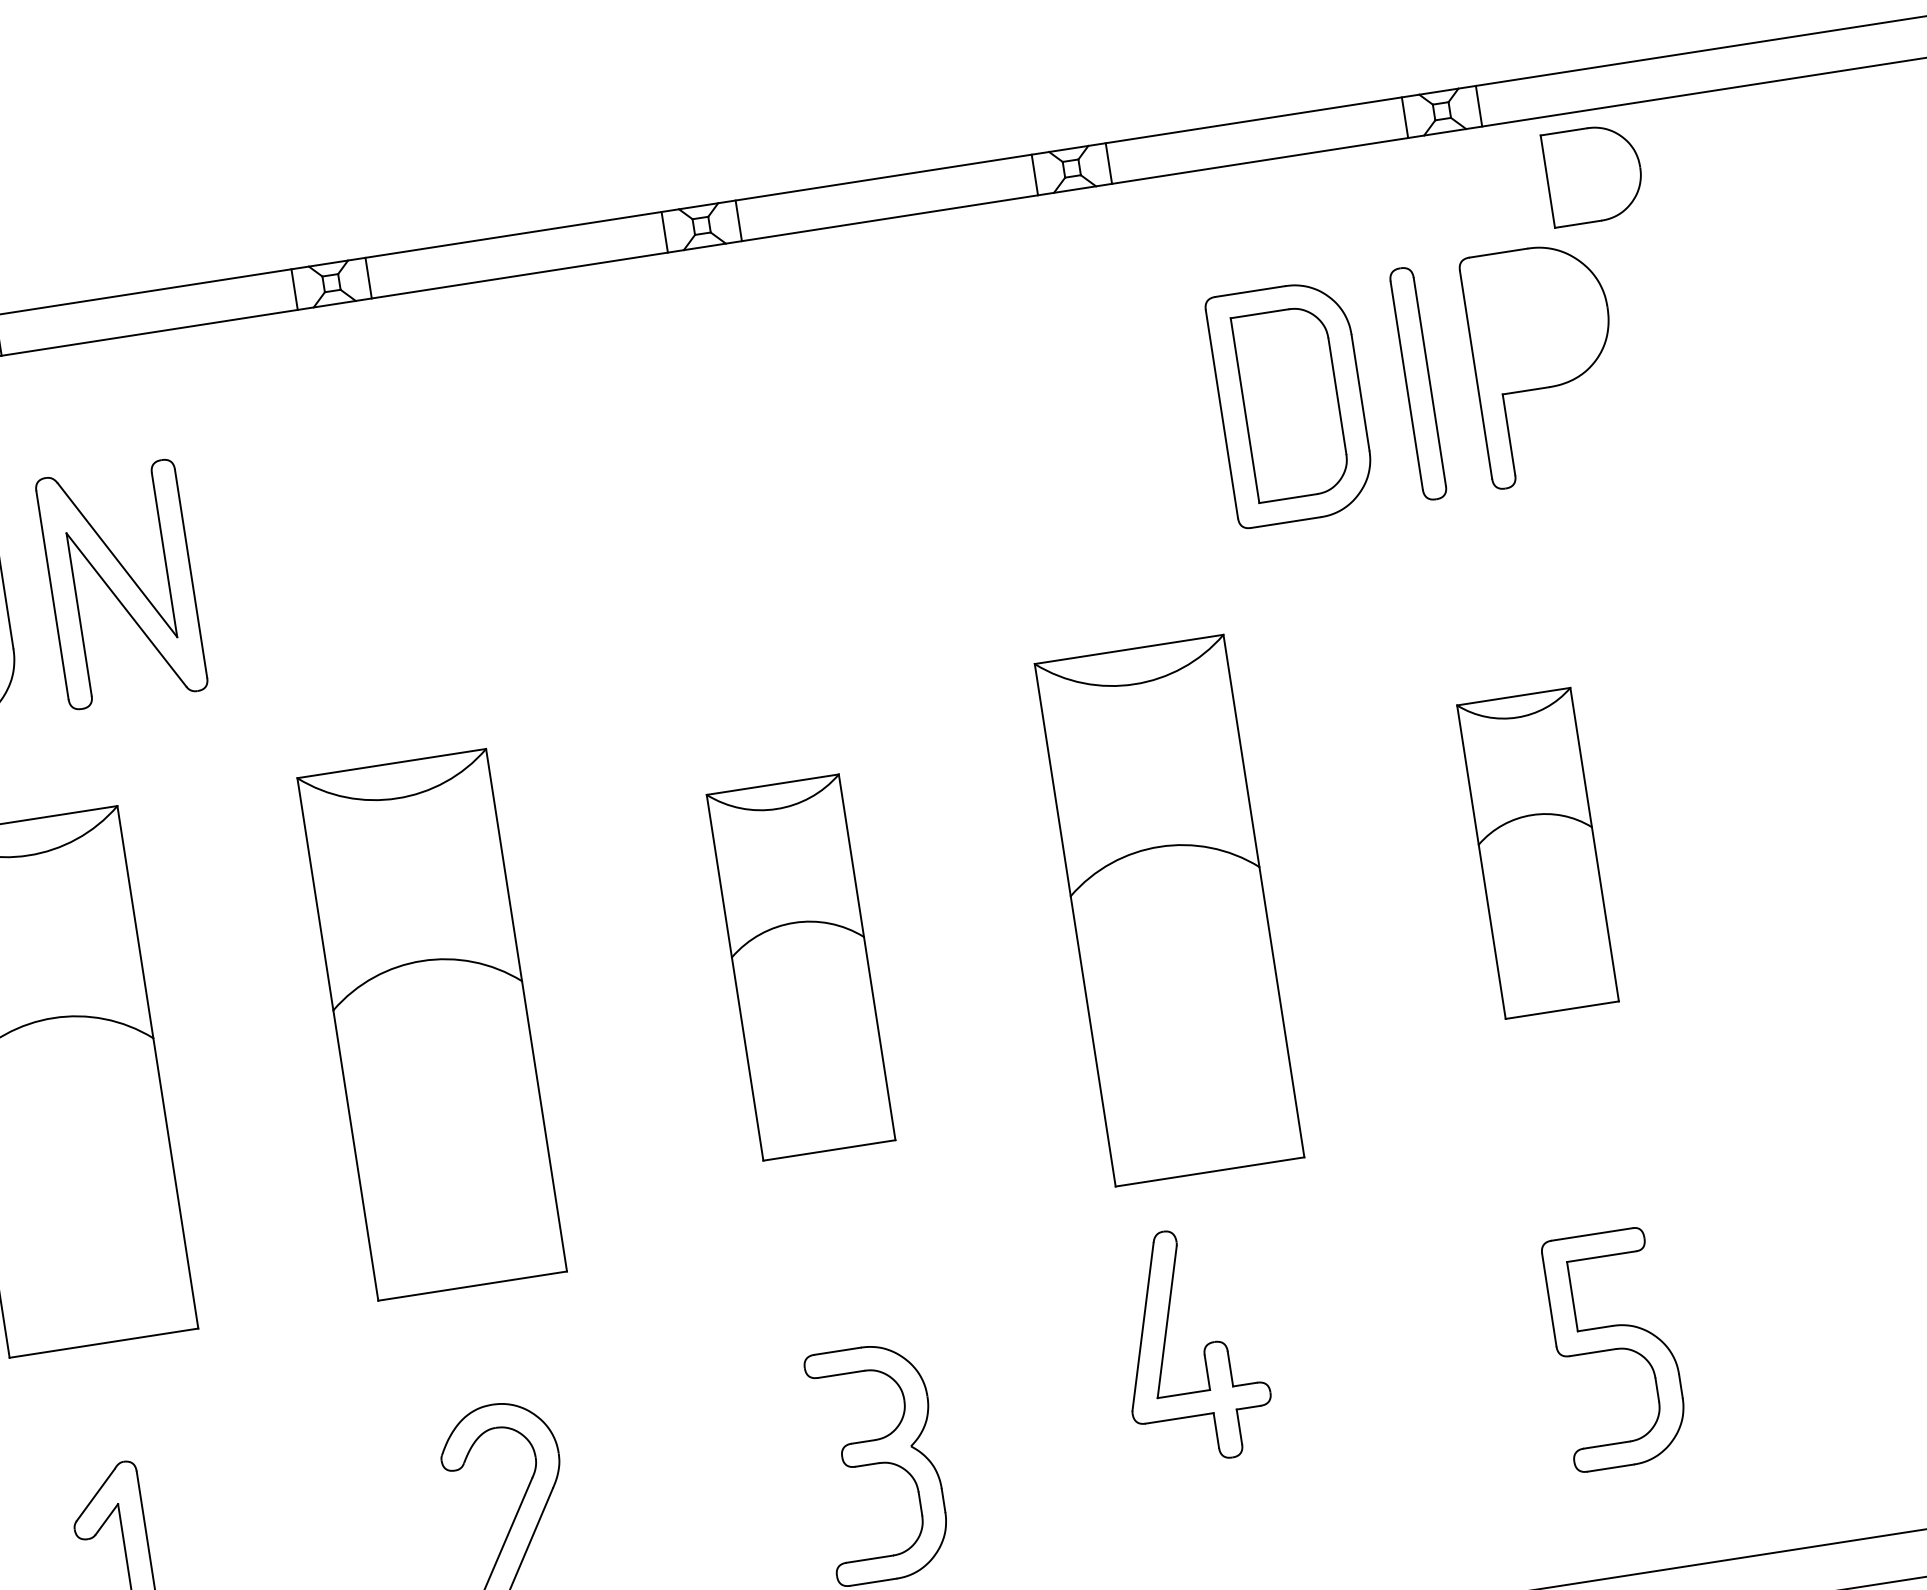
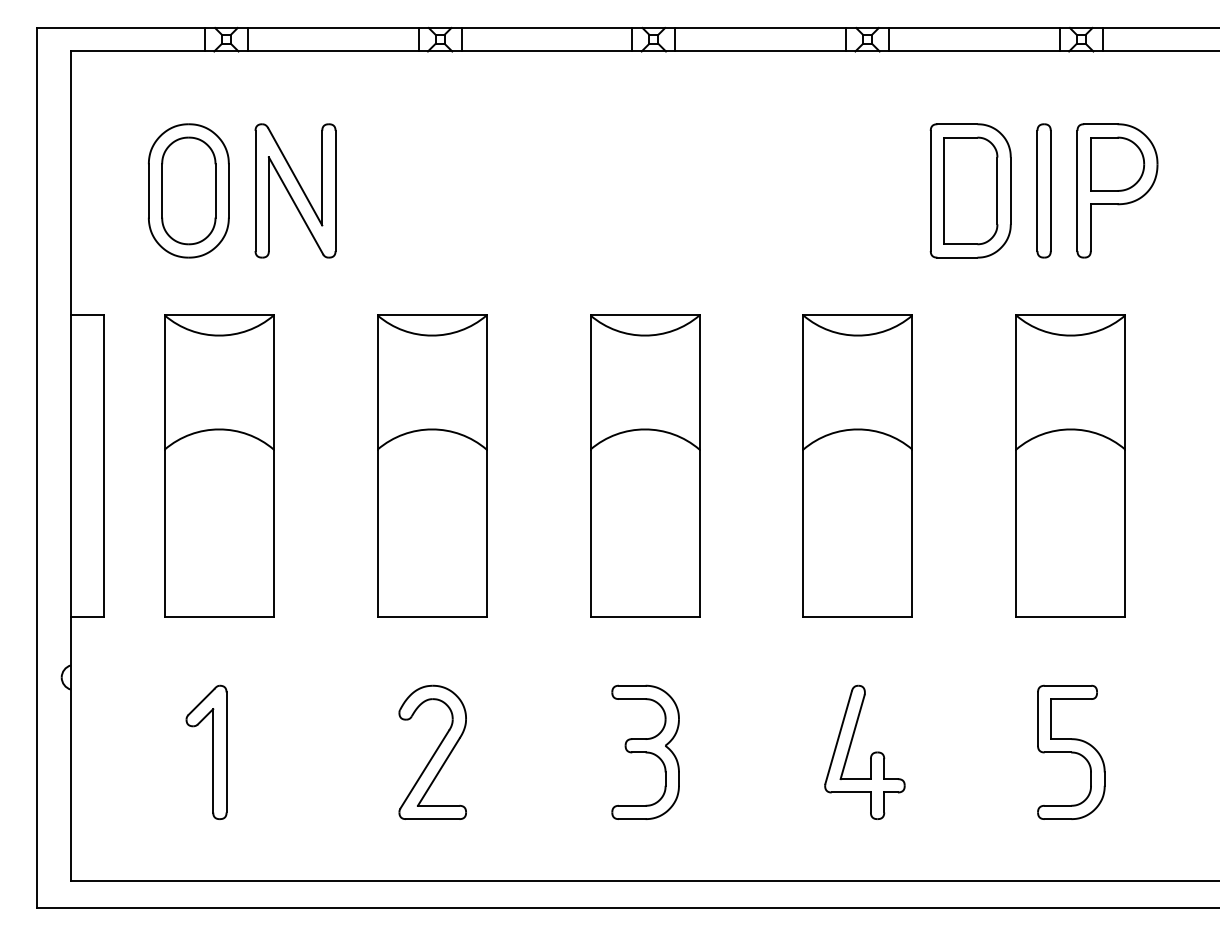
part: (1593, 173) -> (1117, 163), moved
part: (1537, 852) -> (1070, 465), size x1.67
part: (801, 966) -> (645, 465), size x1.43
part: (1203, 1349) -> (870, 755), moved

